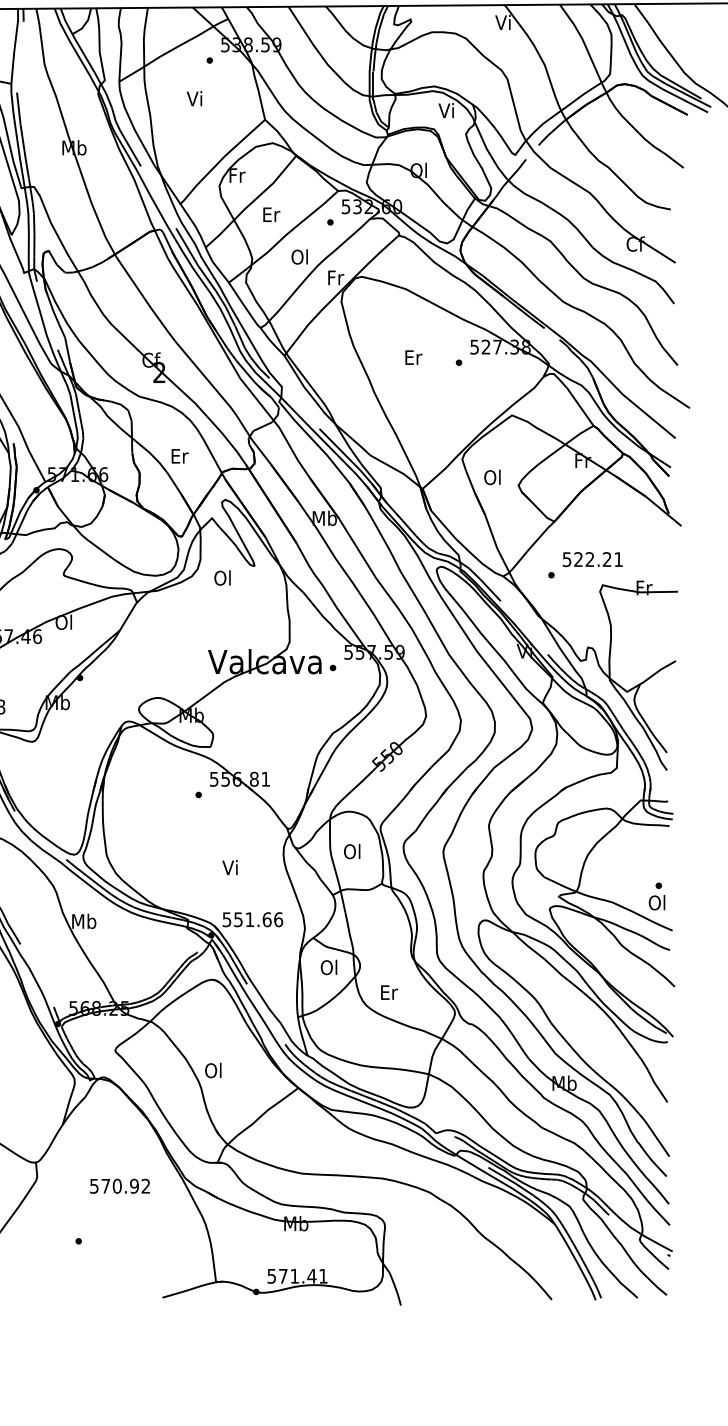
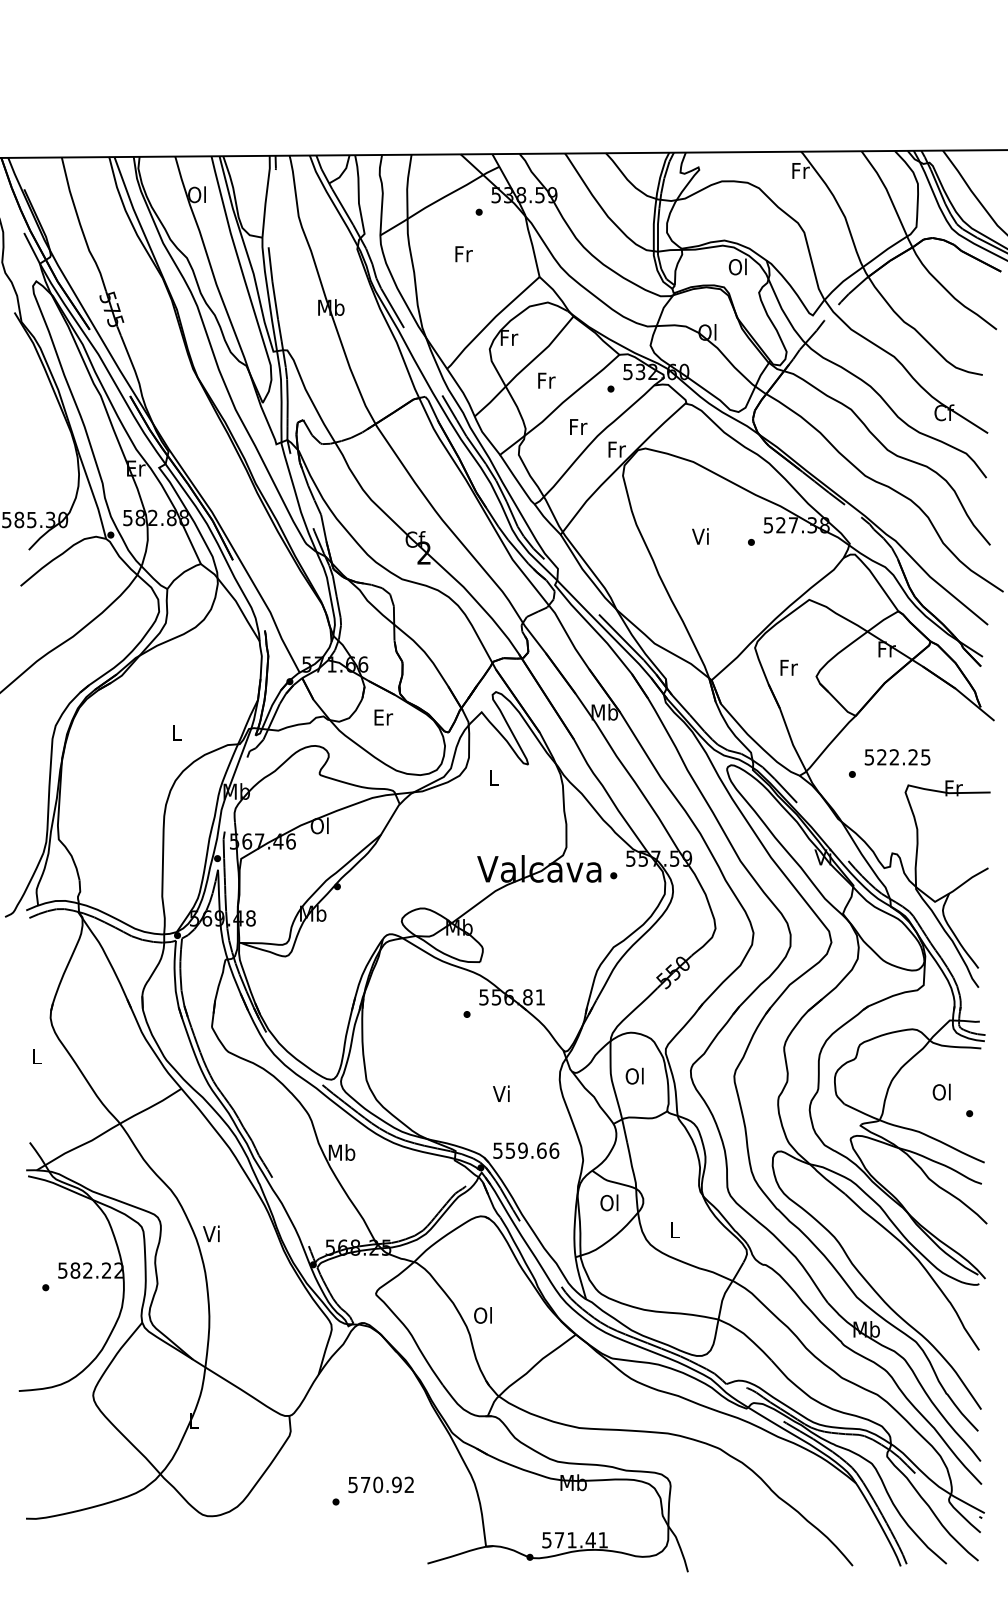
text: (503, 22) -> (800, 170), Vi -> Fr
text: (195, 98) -> (463, 253), Vi -> Fr
text: (446, 110) -> (737, 266), Vi -> Ol
text: (271, 214) -> (546, 380), Er -> Fr
text: (299, 256) -> (577, 426), Ol -> Fr
text: (413, 357) -> (701, 536), Er -> Vi
text: (179, 456) -> (383, 717), moved
text: (492, 477) -> (788, 667), Ol -> Fr
text: (618, 559) -> (925, 757), 522.21 -> 522.25
text: (222, 578) -> (493, 777), Ol -> L
text: (656, 902) -> (941, 1091), moved
text: (249, 919) -> (522, 1150), 551.66 -> 559.66
text: (389, 992) -> (675, 1230), Er -> L
text: (119, 1185) -> (380, 1484), moved

